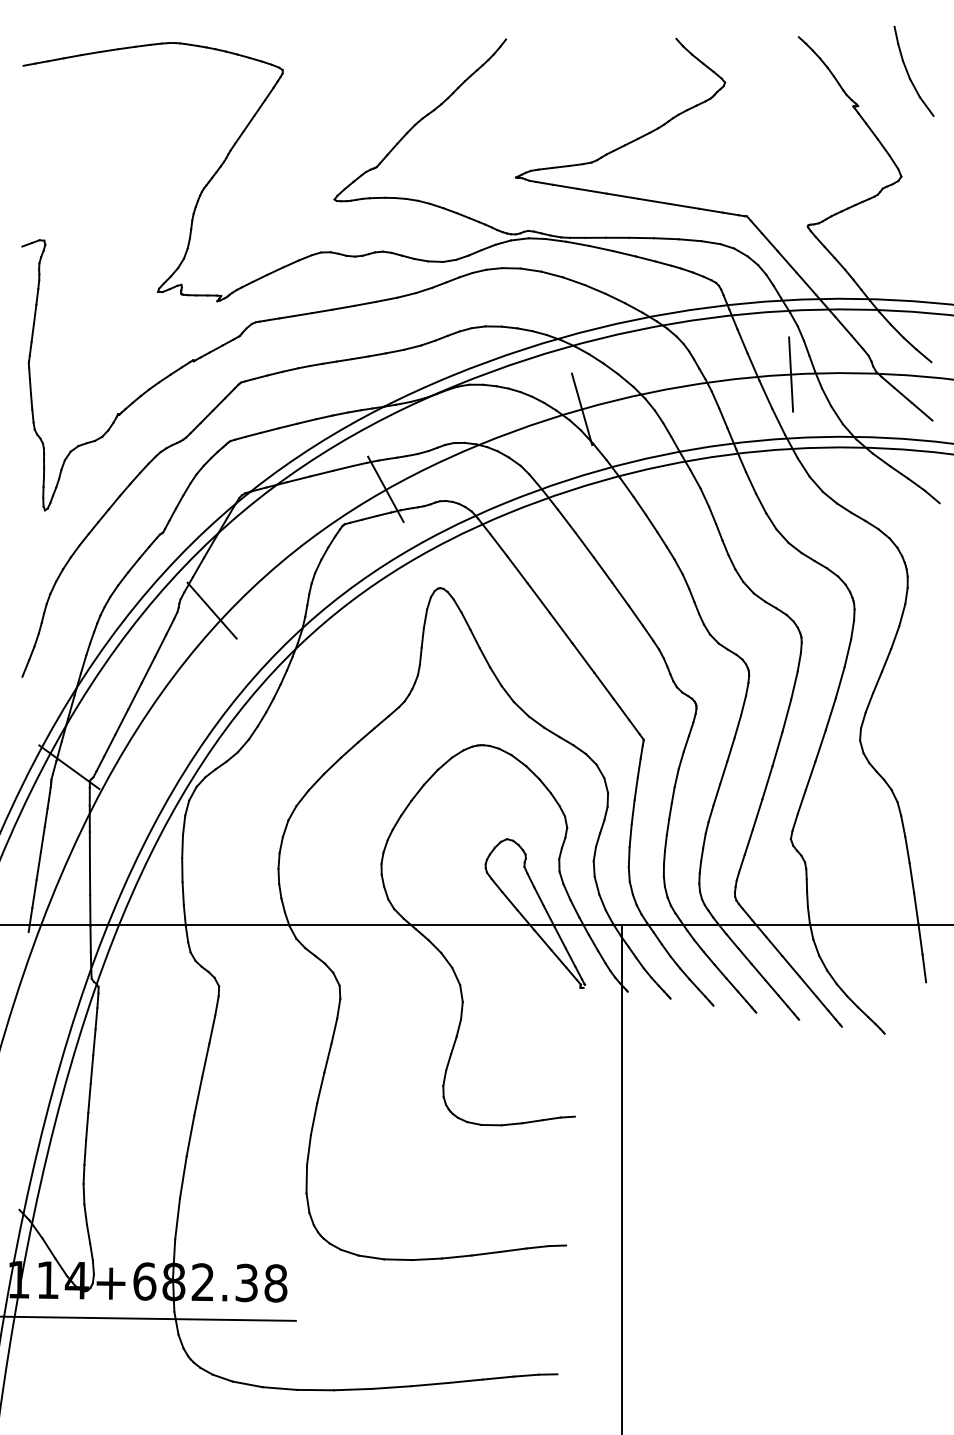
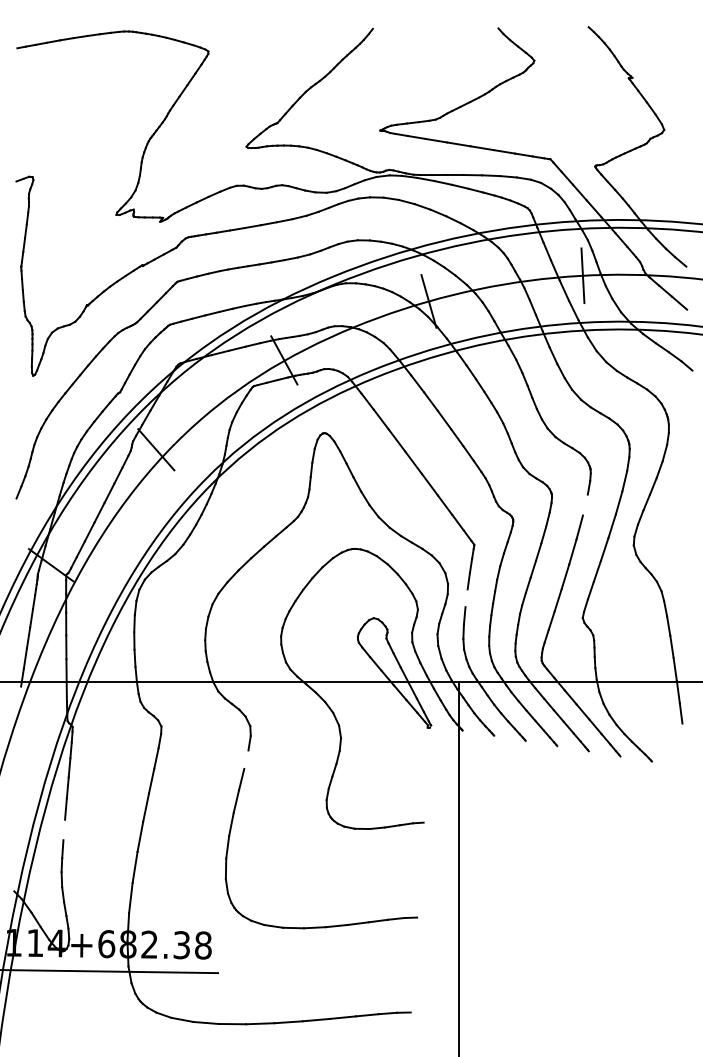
part: (913, 70) -> (673, 51), removed
line: (794, 685) -> (585, 504), removed
line: (632, 812) -> (466, 598), removed
line: (334, 1030) -> (246, 759), removed
line: (87, 1126) -> (64, 829), removed

